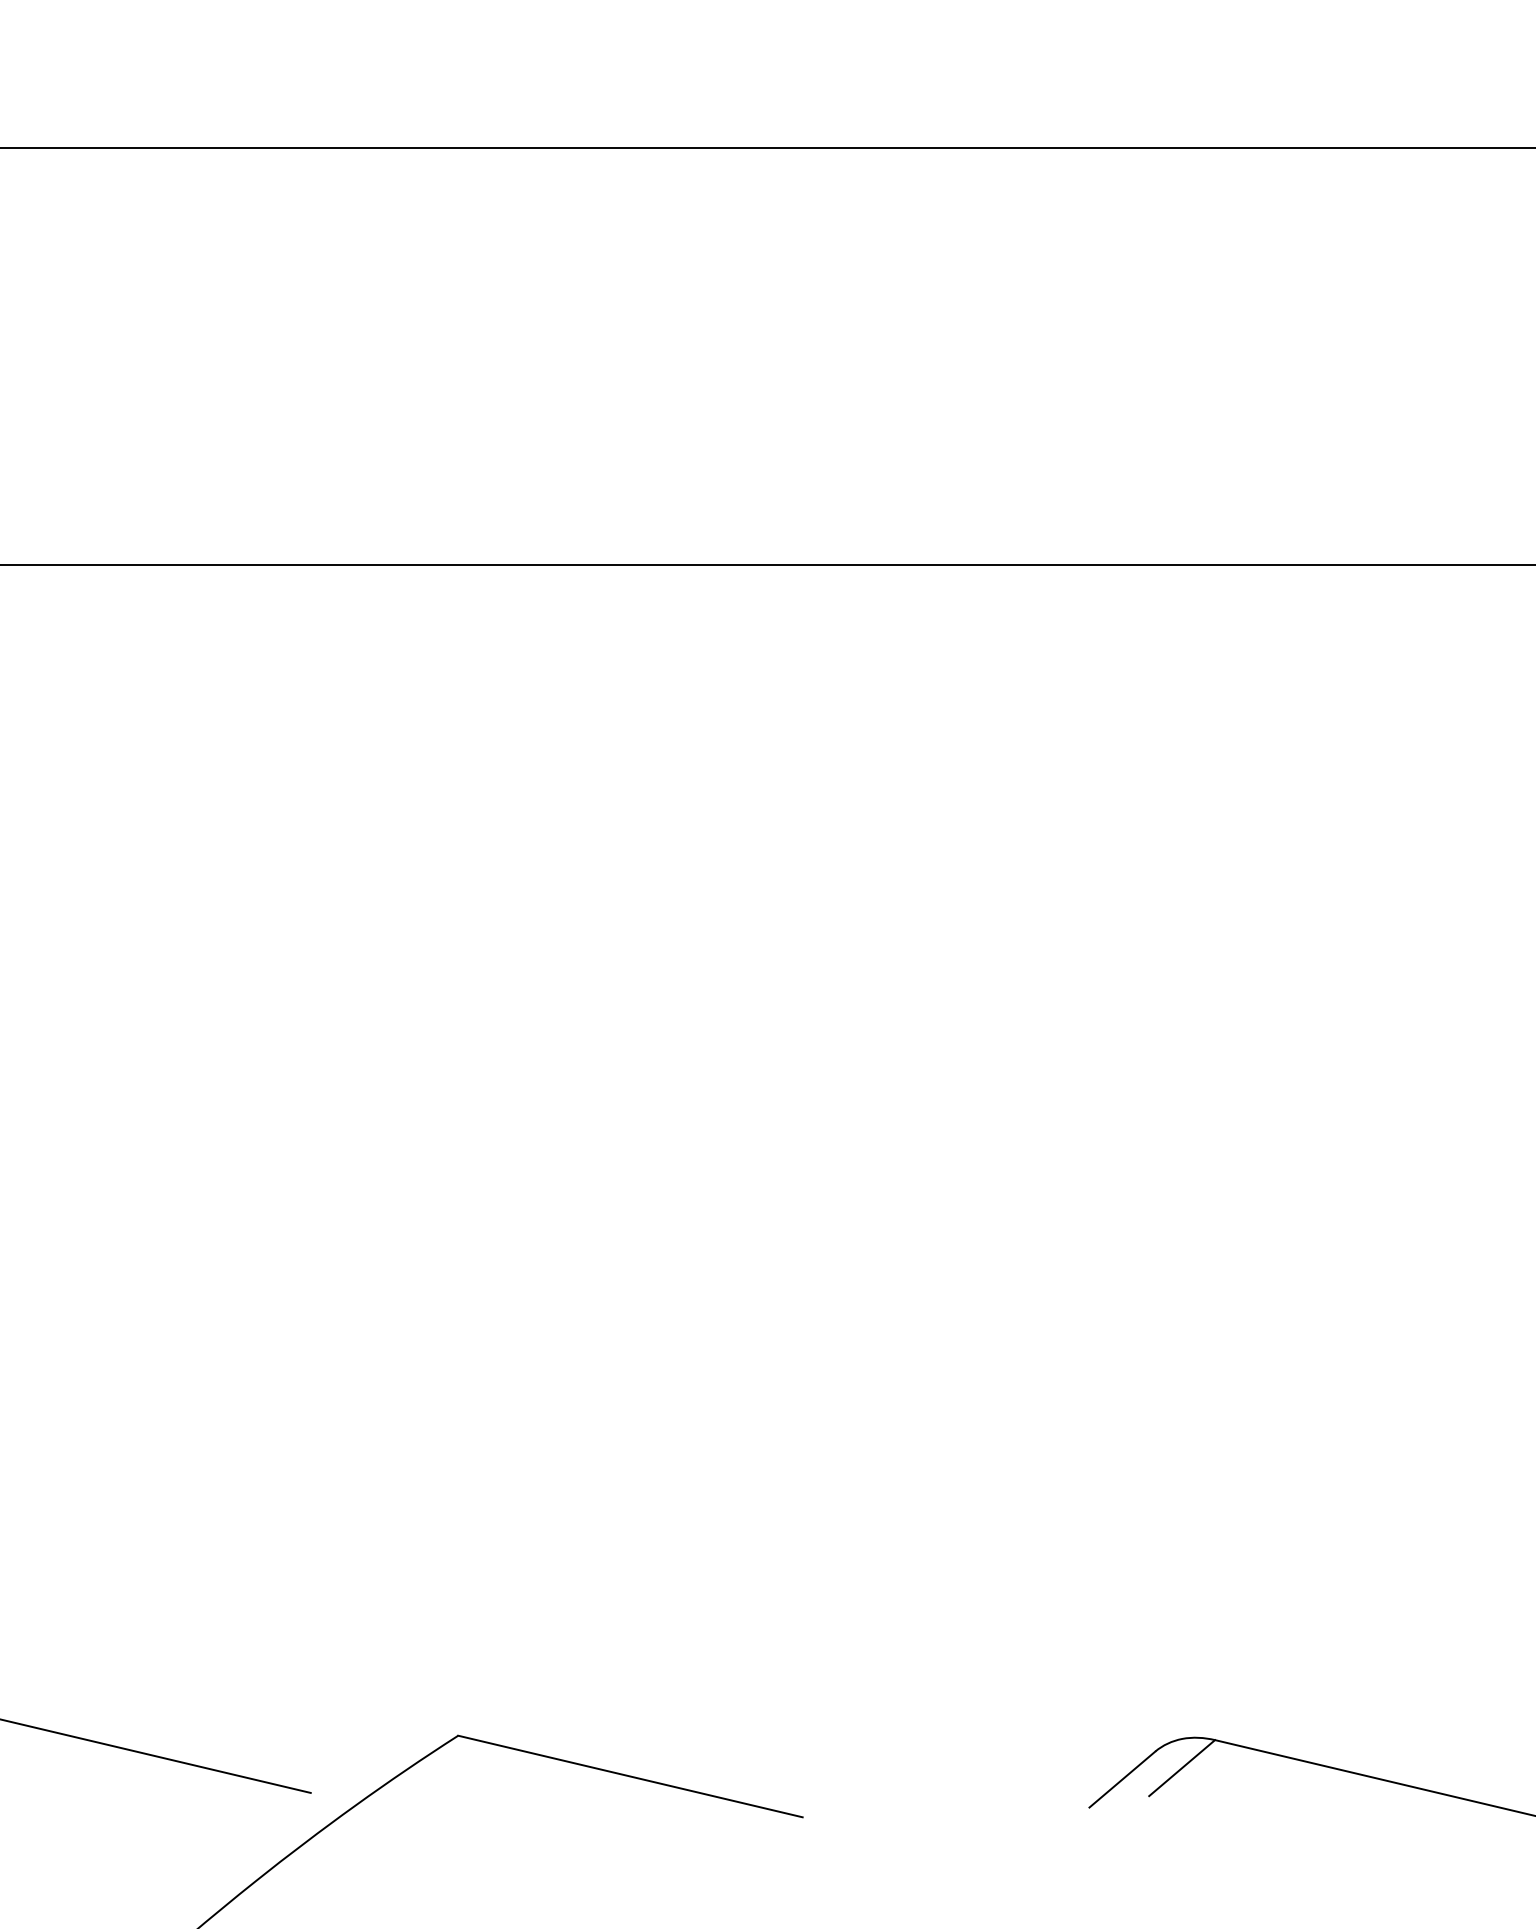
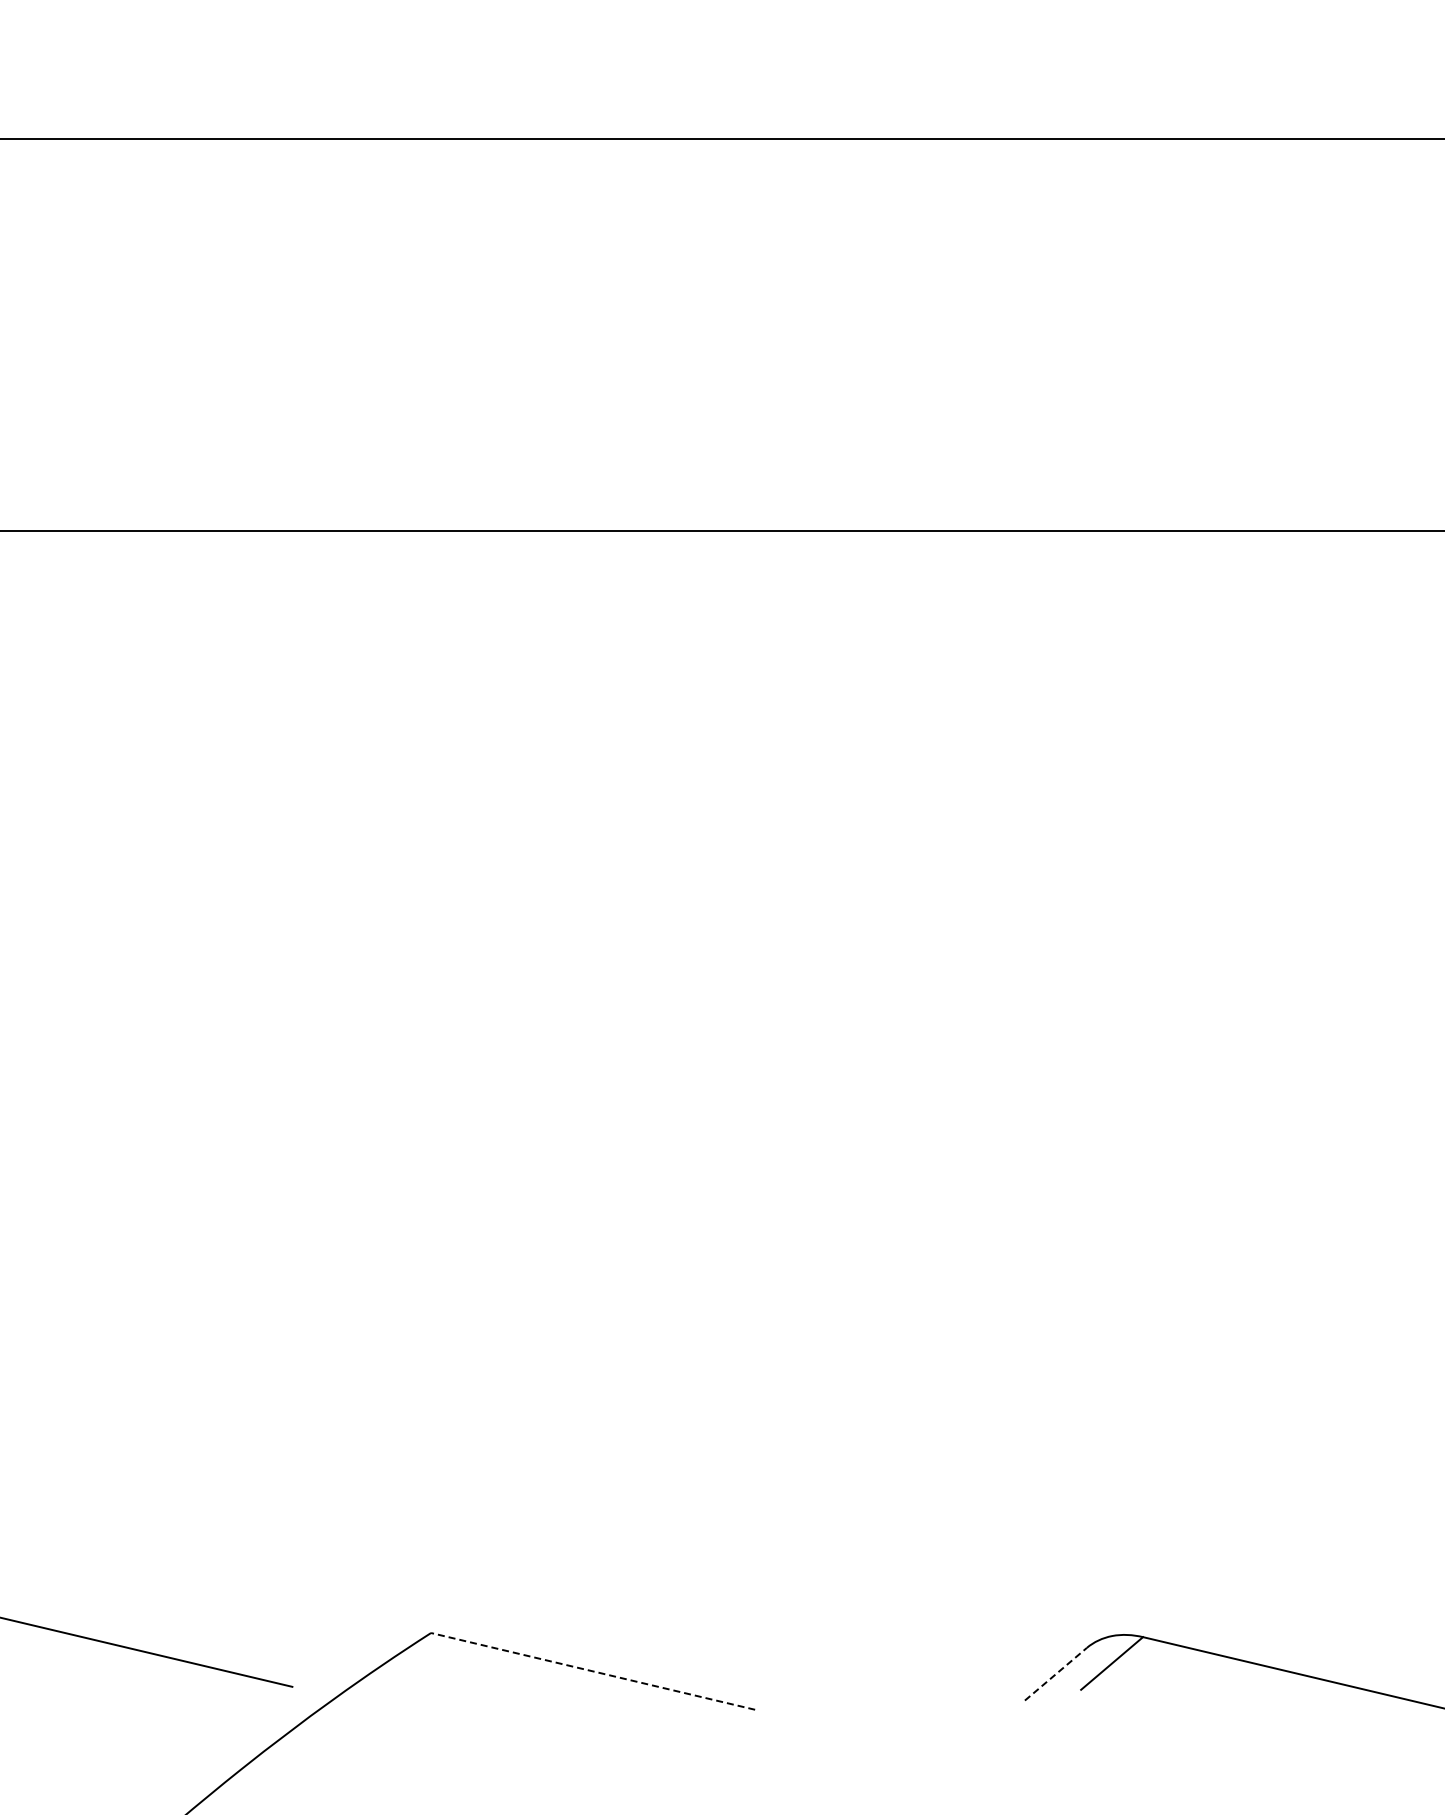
line: (630, 1776) -> (593, 1671), solid -> dashed
line: (1121, 1779) -> (1055, 1674), solid -> dashed

